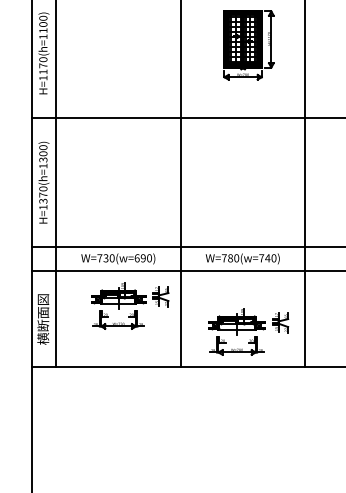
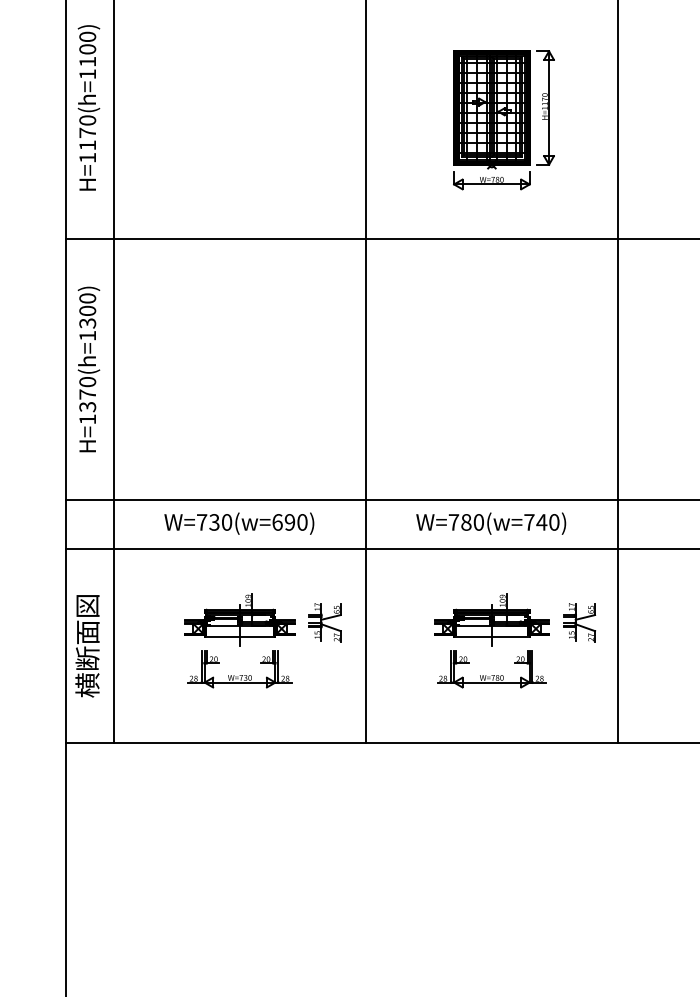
part: (248, 45) -> (502, 120), moved
part: (130, 305) -> (264, 640), moved
part: (248, 331) -> (514, 640), moved

